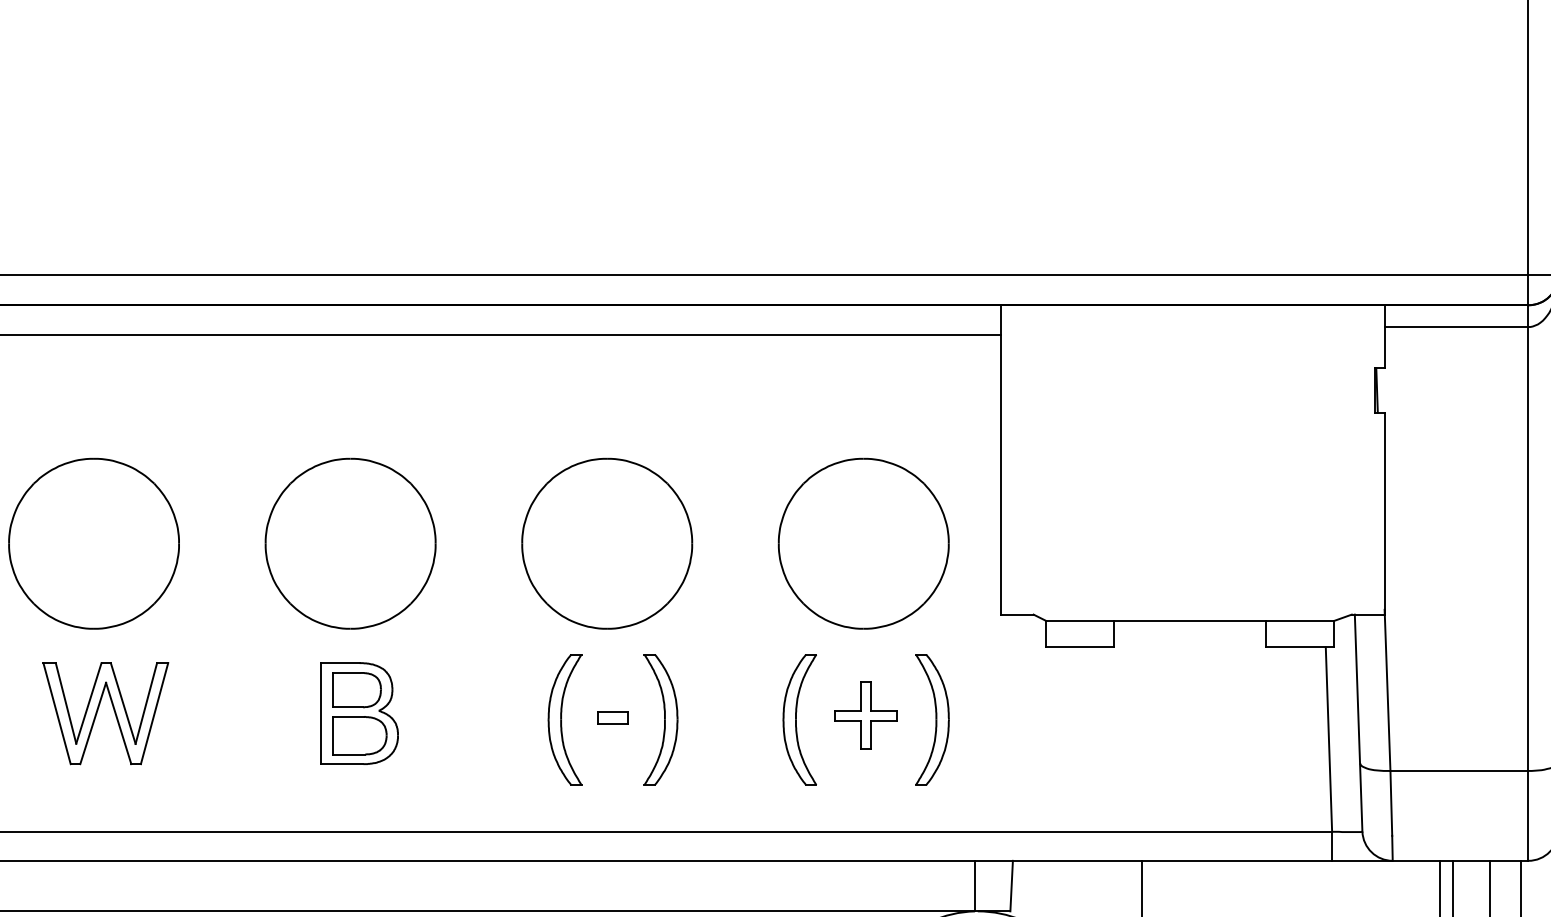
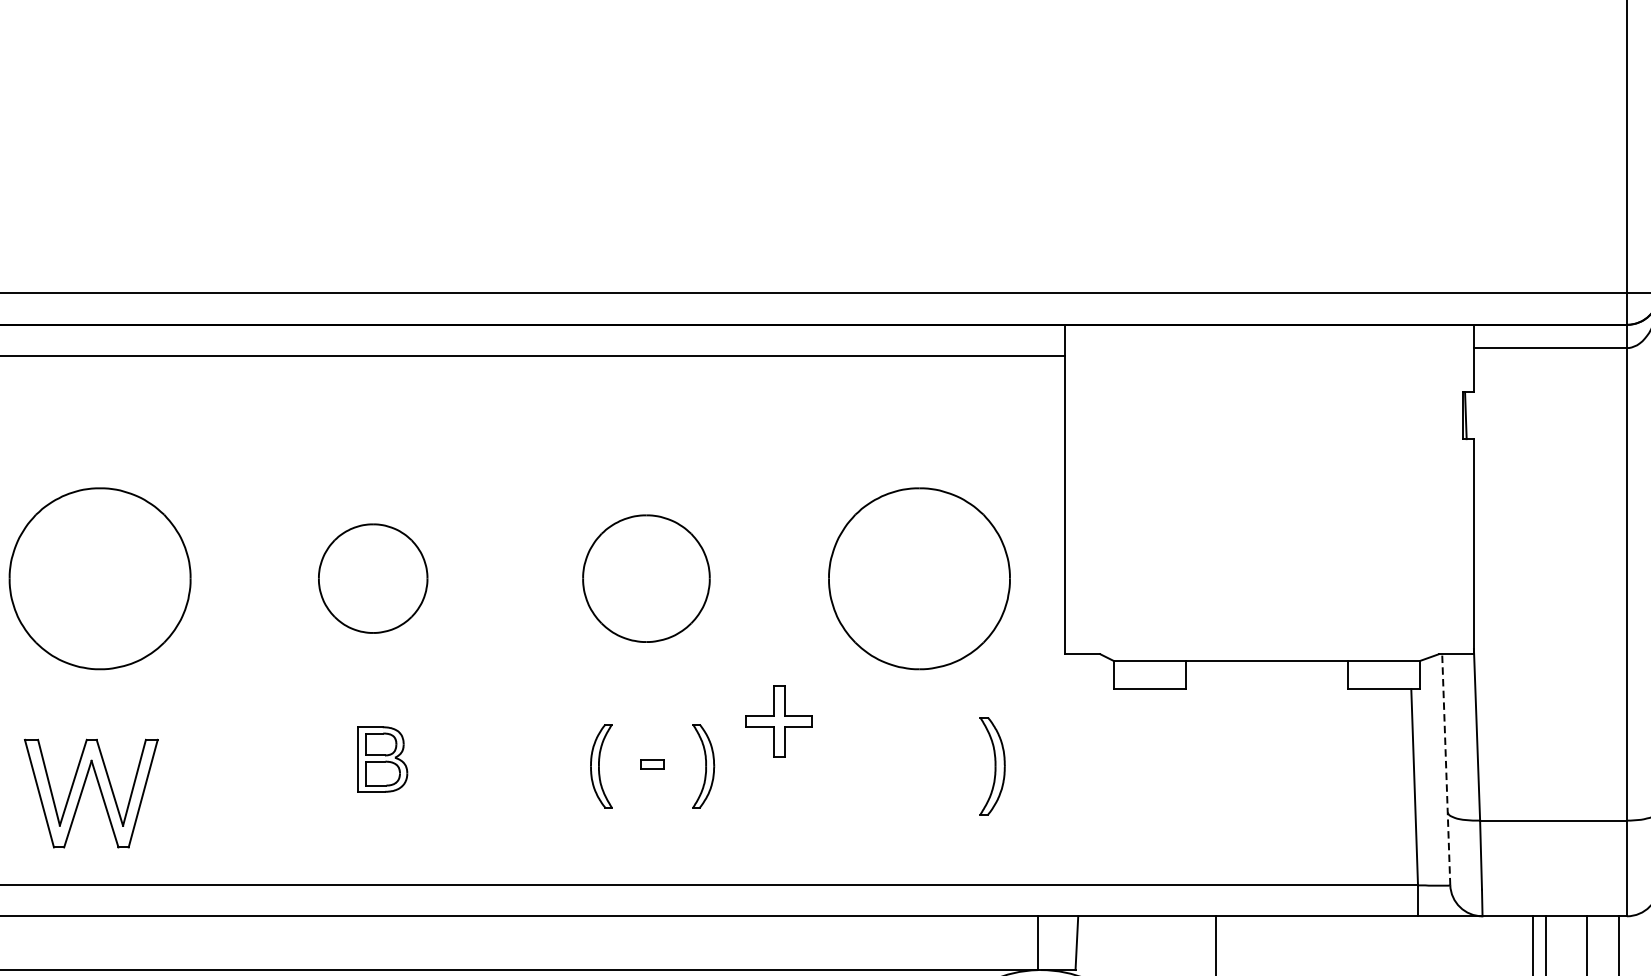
part: (350, 543) -> (373, 578), size x0.6
part: (607, 543) -> (646, 578), size x0.7
part: (98, 710) -> (83, 790), moved
part: (359, 713) -> (382, 759), size x0.6
part: (865, 715) -> (778, 721), moved
part: (612, 717) -> (651, 763), size x0.7
part: (564, 719) -> (600, 765), size x0.6
part: (660, 719) -> (703, 765), size x0.6
part: (799, 719) -> (851, 765), removed
part: (932, 719) -> (992, 765), size x0.7
line: (1358, 723) -> (1446, 770), solid -> dashed

